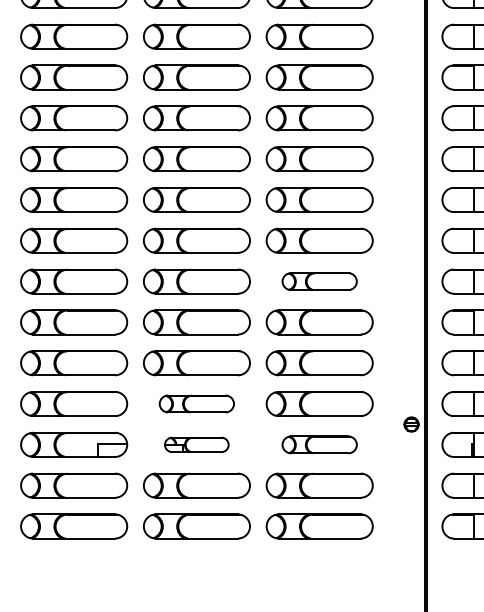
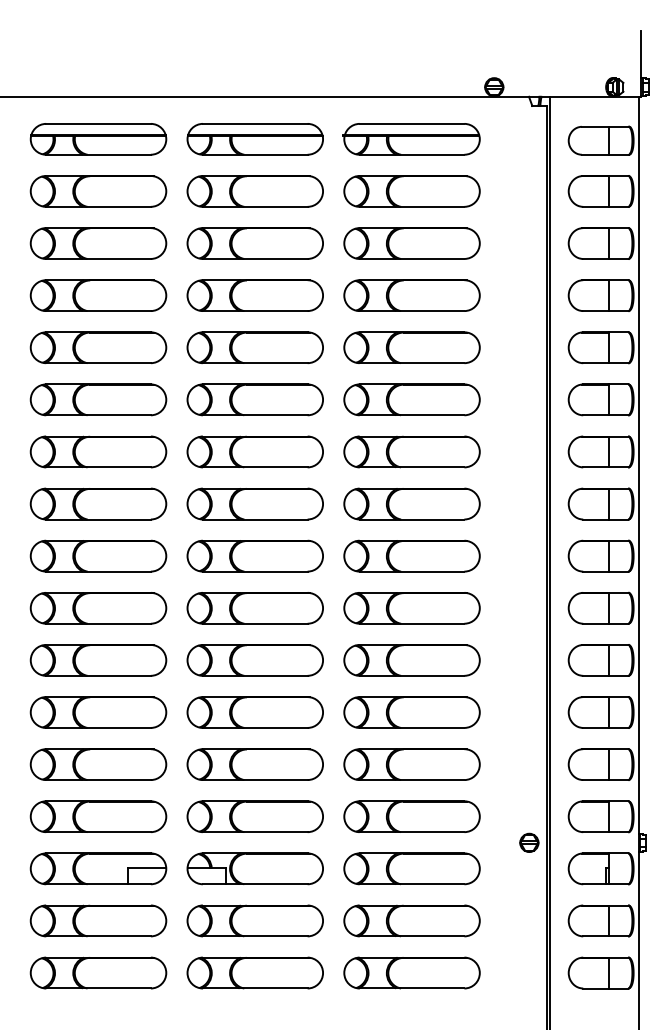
part: (319, 281) -> (411, 660), size x1.43
part: (196, 403) -> (254, 816), size x1.43
part: (196, 444) -> (254, 868), size x1.67
part: (319, 444) -> (411, 868), size x1.43

